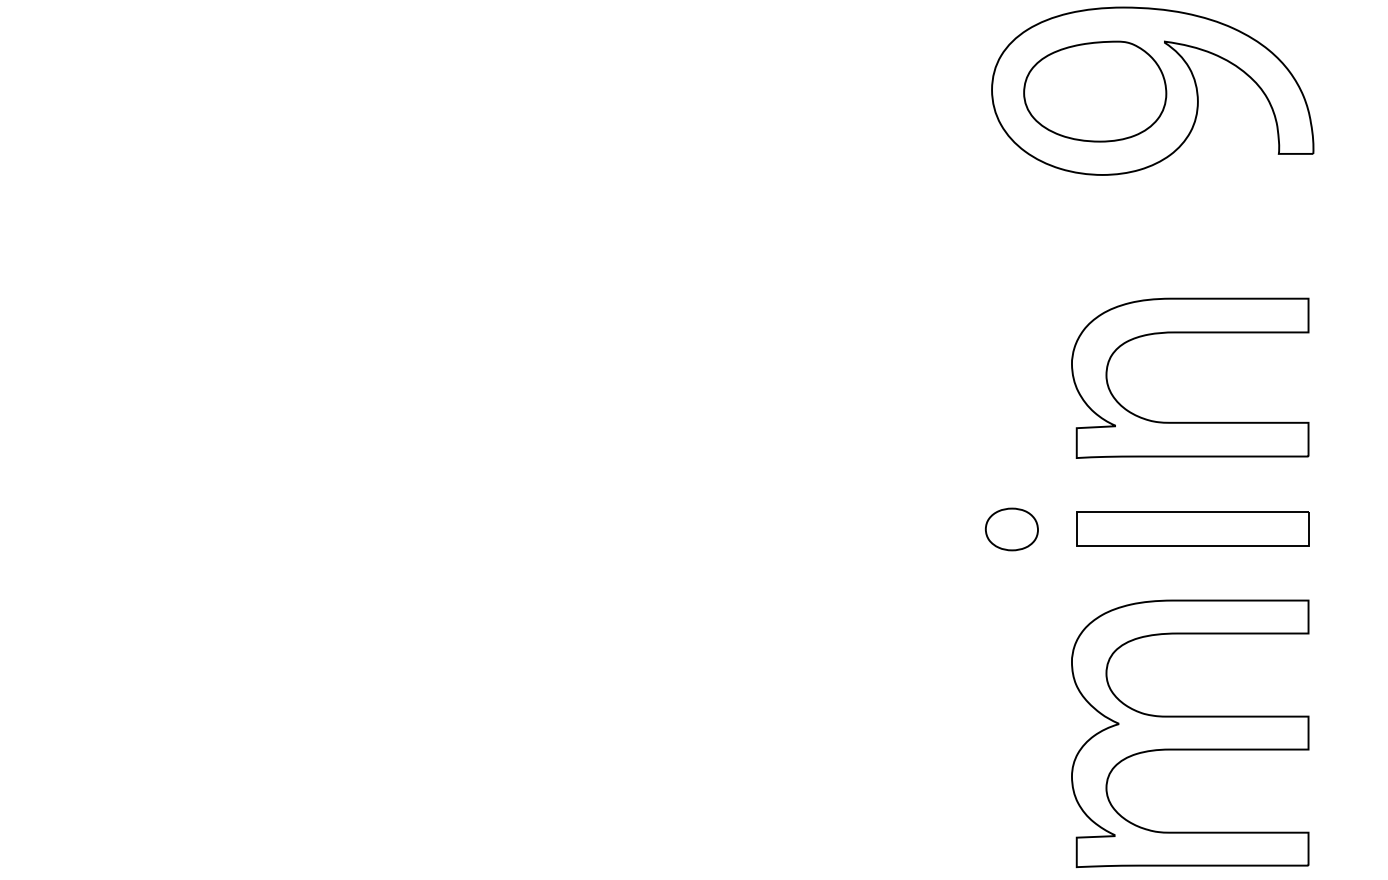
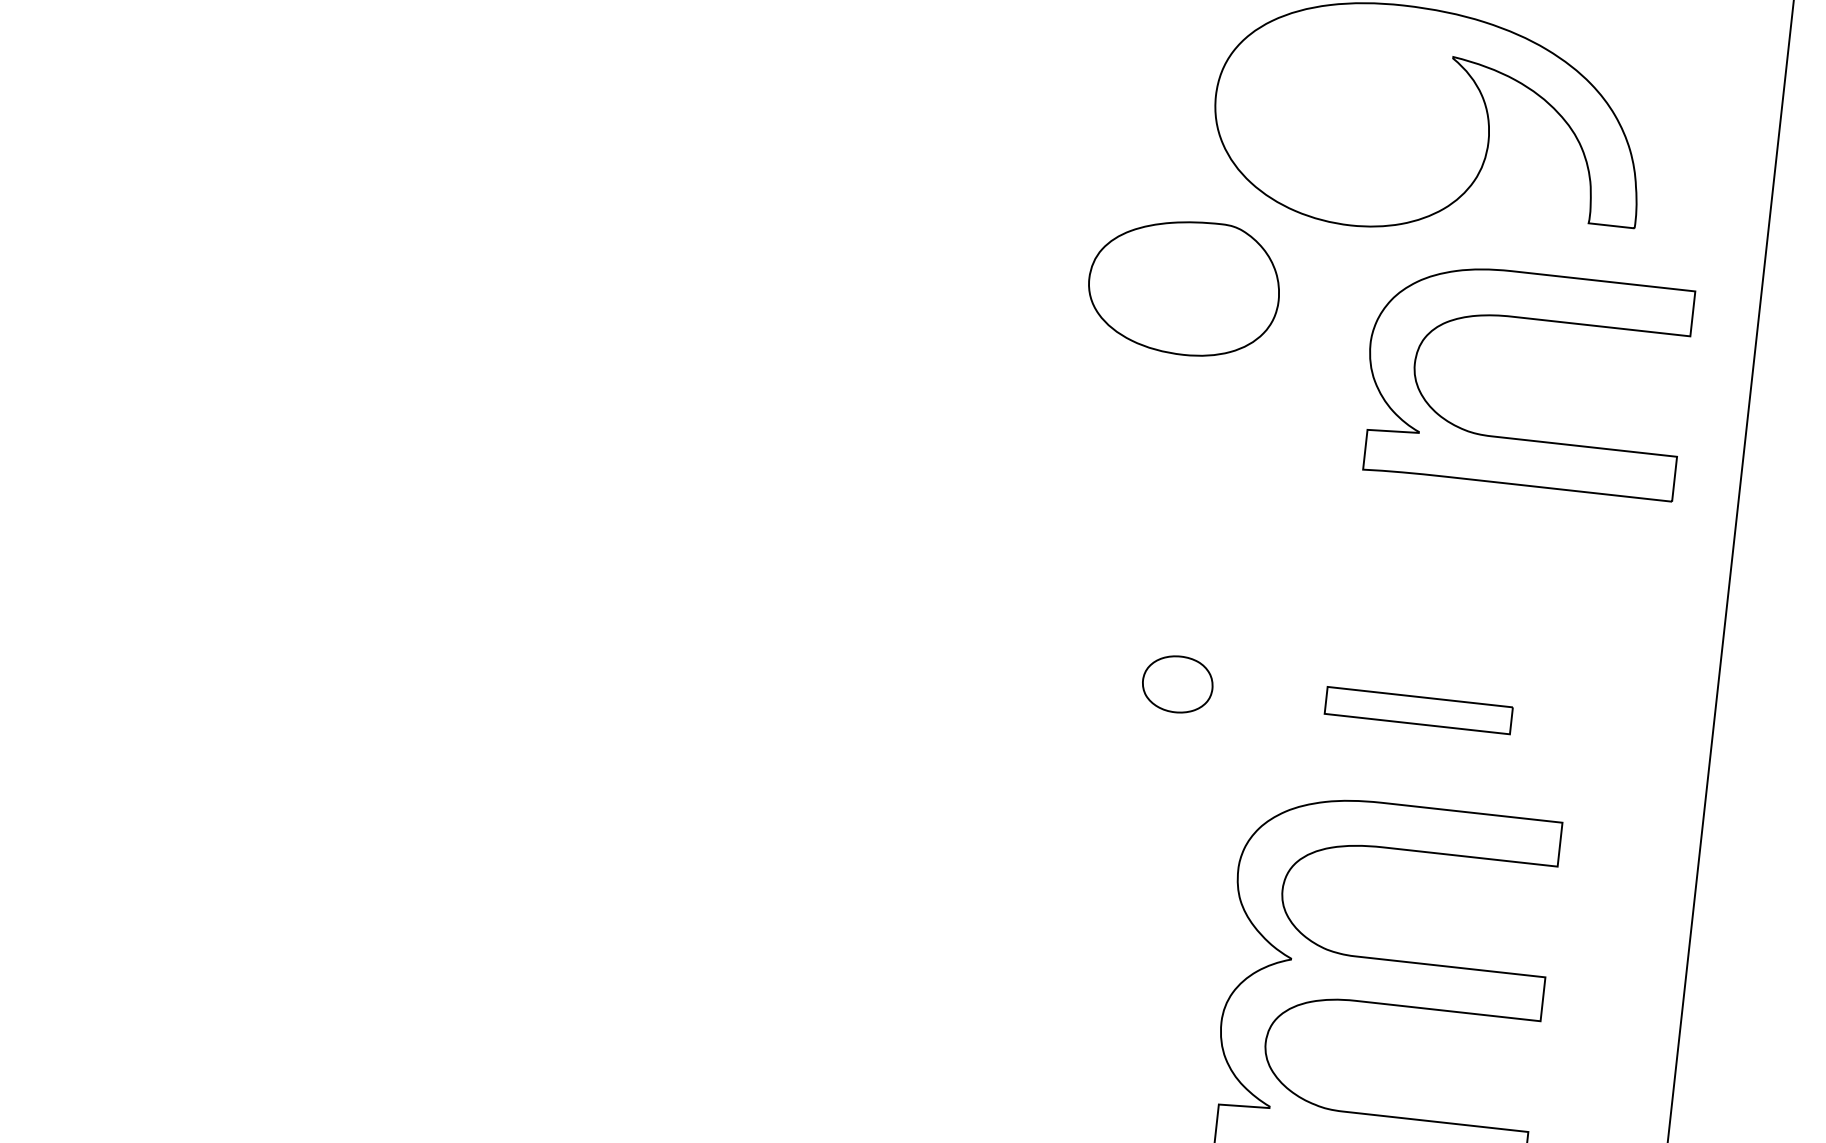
part: (1095, 91) -> (1184, 287), moved
part: (1190, 333) -> (1532, 320), moved
part: (1192, 528) -> (1418, 709), size x0.6

